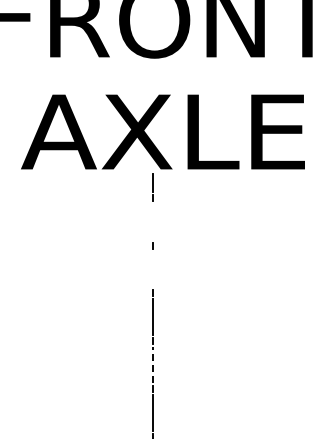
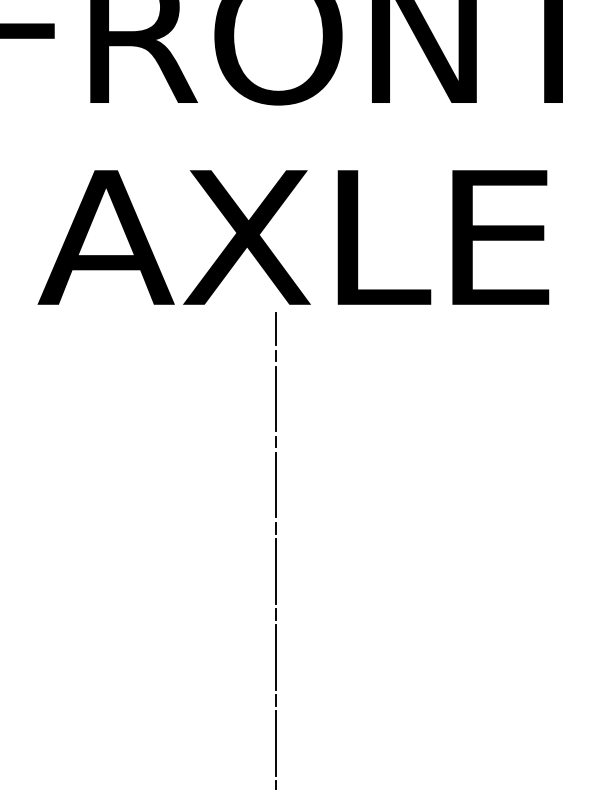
line: (153, 221) -> (276, 398), added
line: (153, 269) -> (276, 485), added
line: (153, 365) -> (276, 657), dashed -> solid

